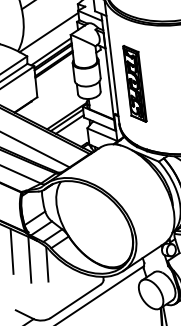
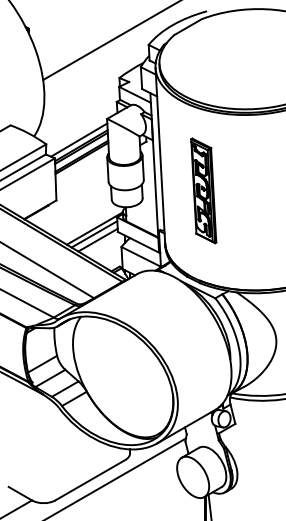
line: (48, 32) -> (77, 113), removed
part: (134, 83) -> (203, 190), moved
line: (11, 251) -> (8, 406), removed
line: (30, 259) -> (32, 419), removed
line: (47, 263) -> (55, 426), removed

